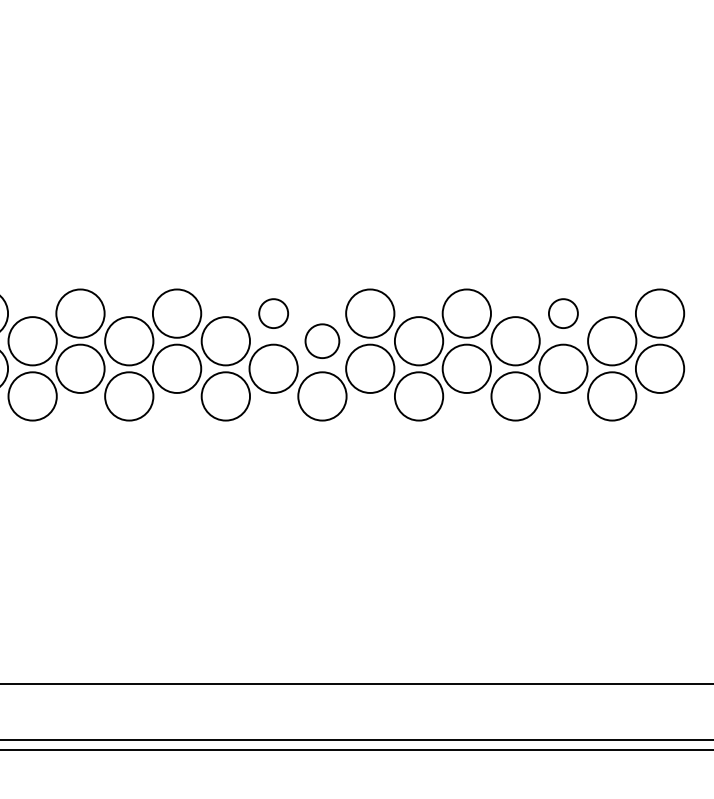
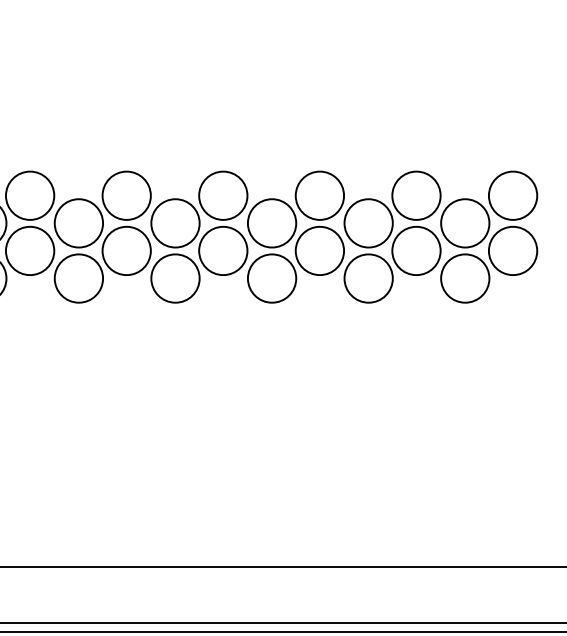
circle: (273, 313) -> (126, 195), size x1.67
circle: (563, 313) -> (416, 195), size x1.67
circle: (322, 341) -> (175, 223), size x1.43

